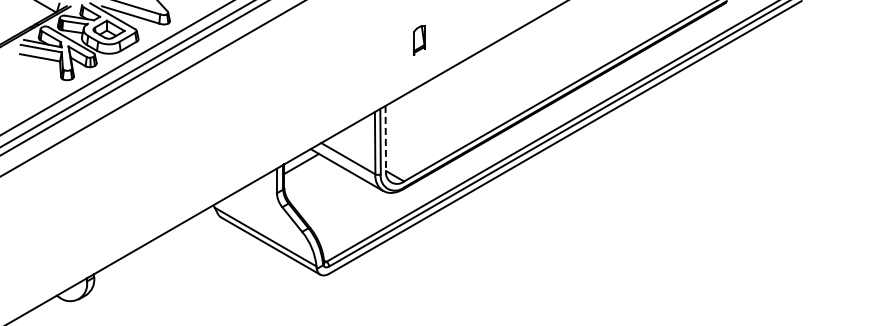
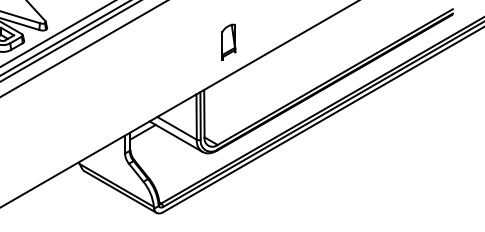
part: (419, 40) -> (228, 42), size x1.67
line: (385, 138) -> (204, 113), dashed -> solid

